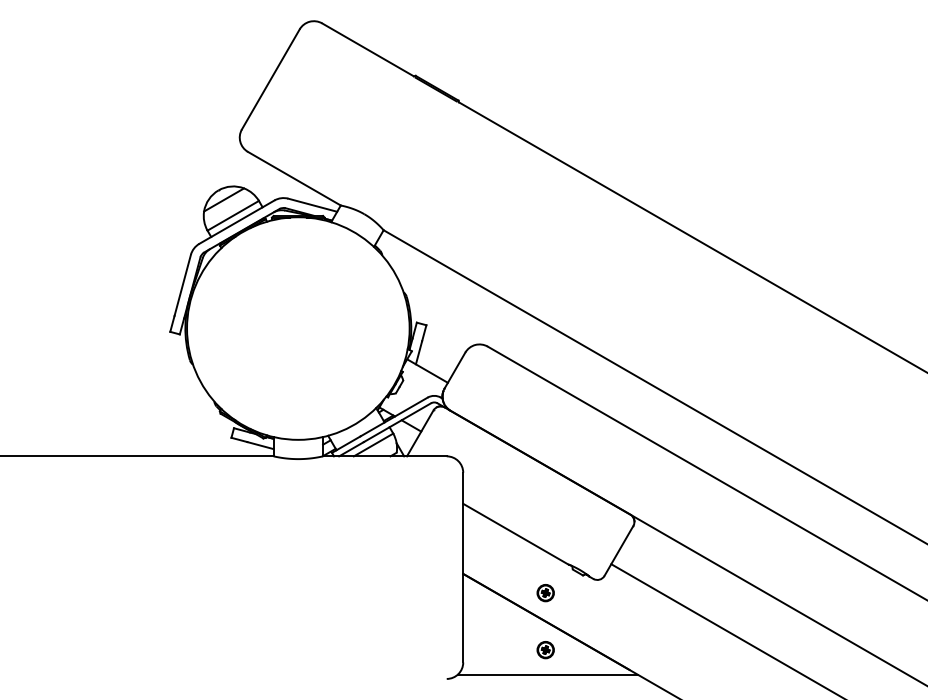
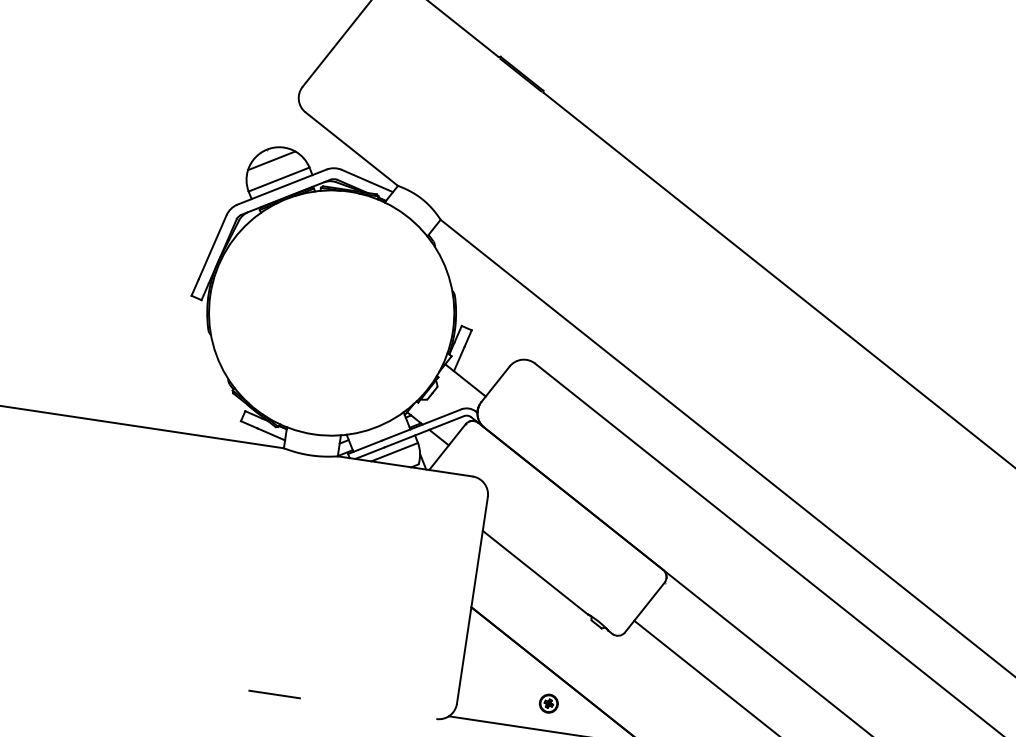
part: (545, 593) -> (557, 642), removed
line: (298, 678) -> (274, 694), added

